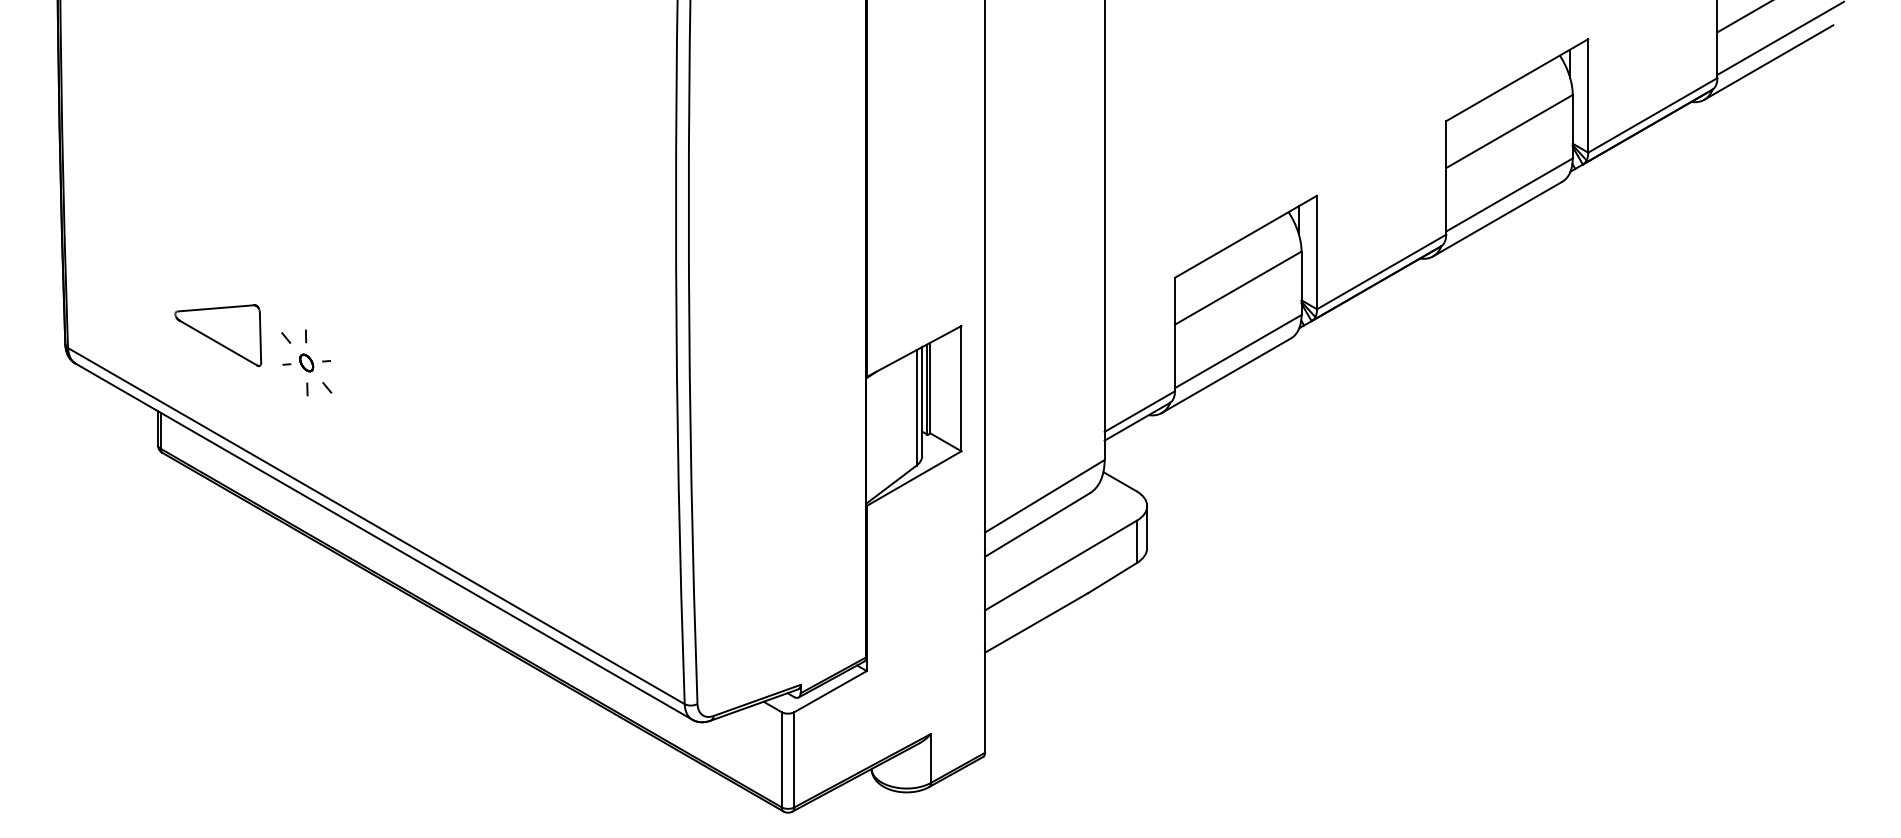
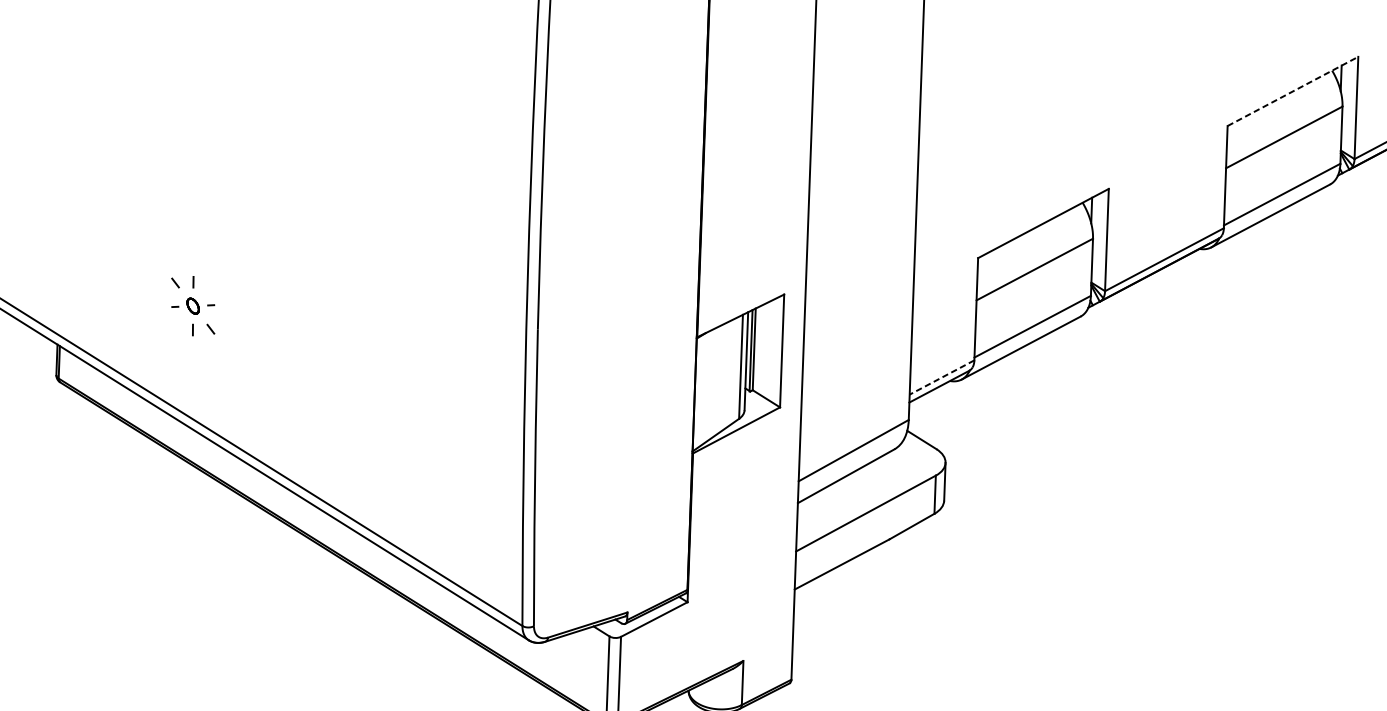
line: (1517, 79) -> (1293, 90), solid -> dashed
part: (218, 335) -> (114, 278), removed
line: (1139, 411) -> (941, 377), solid -> dashed

